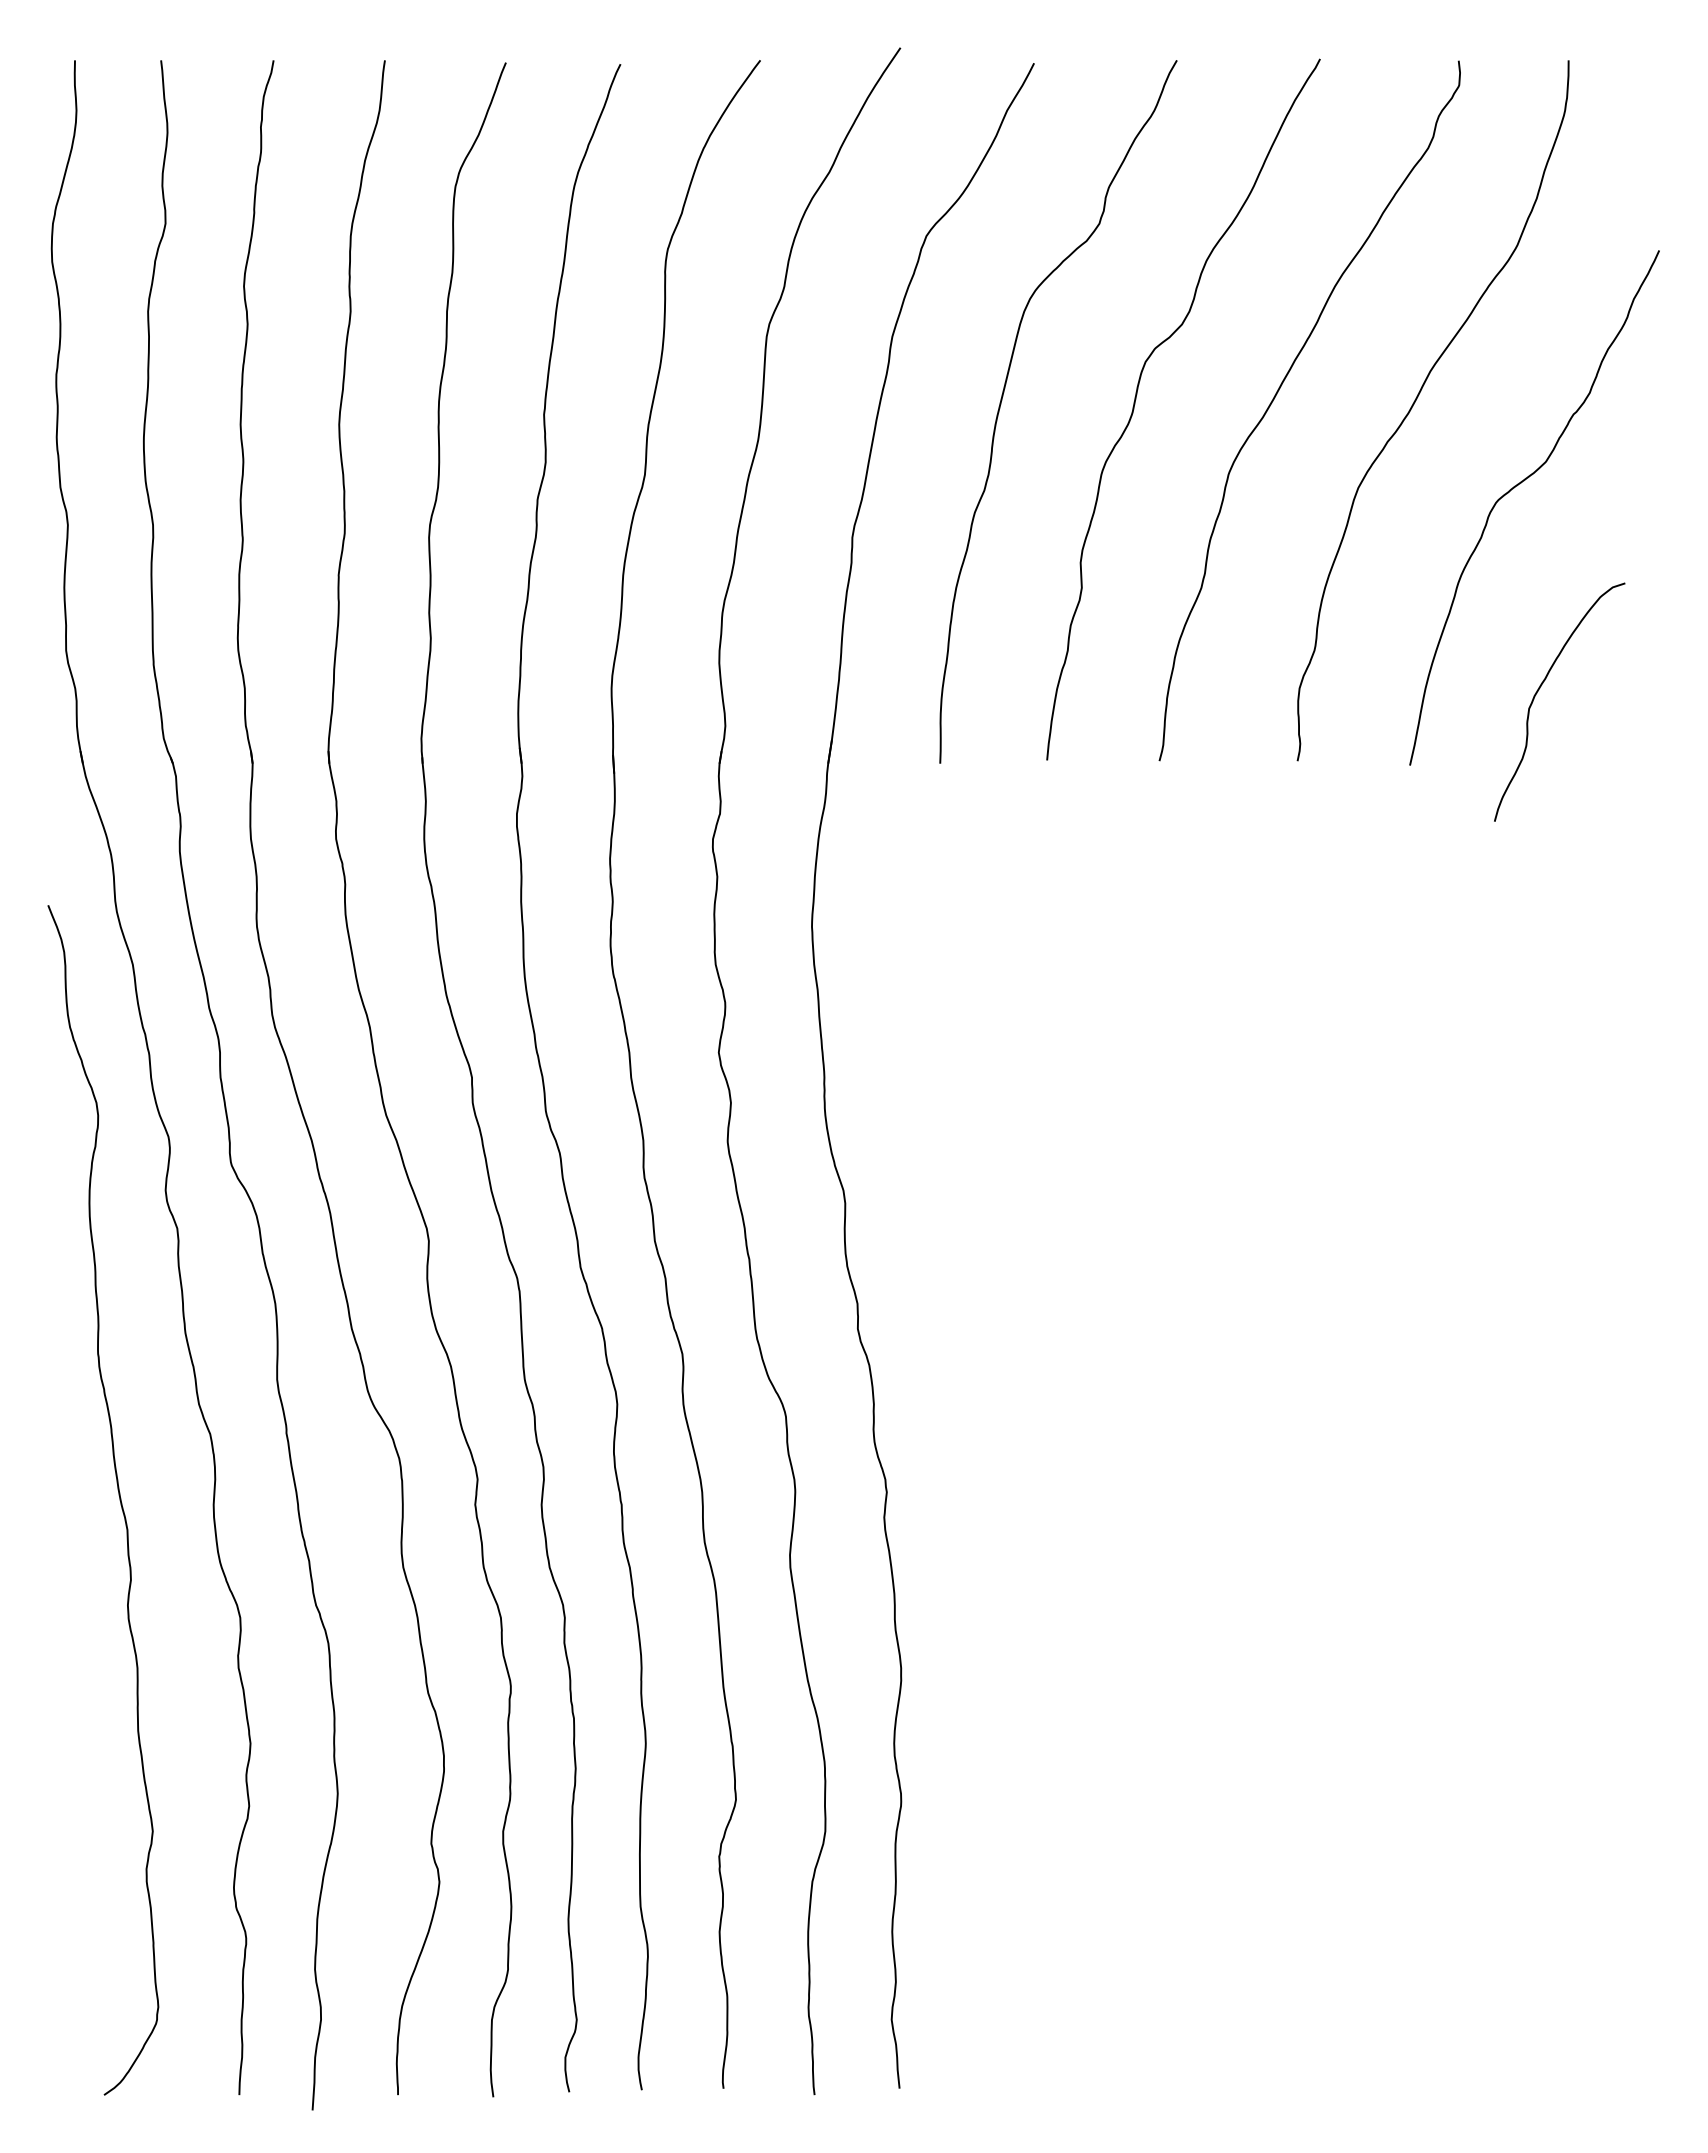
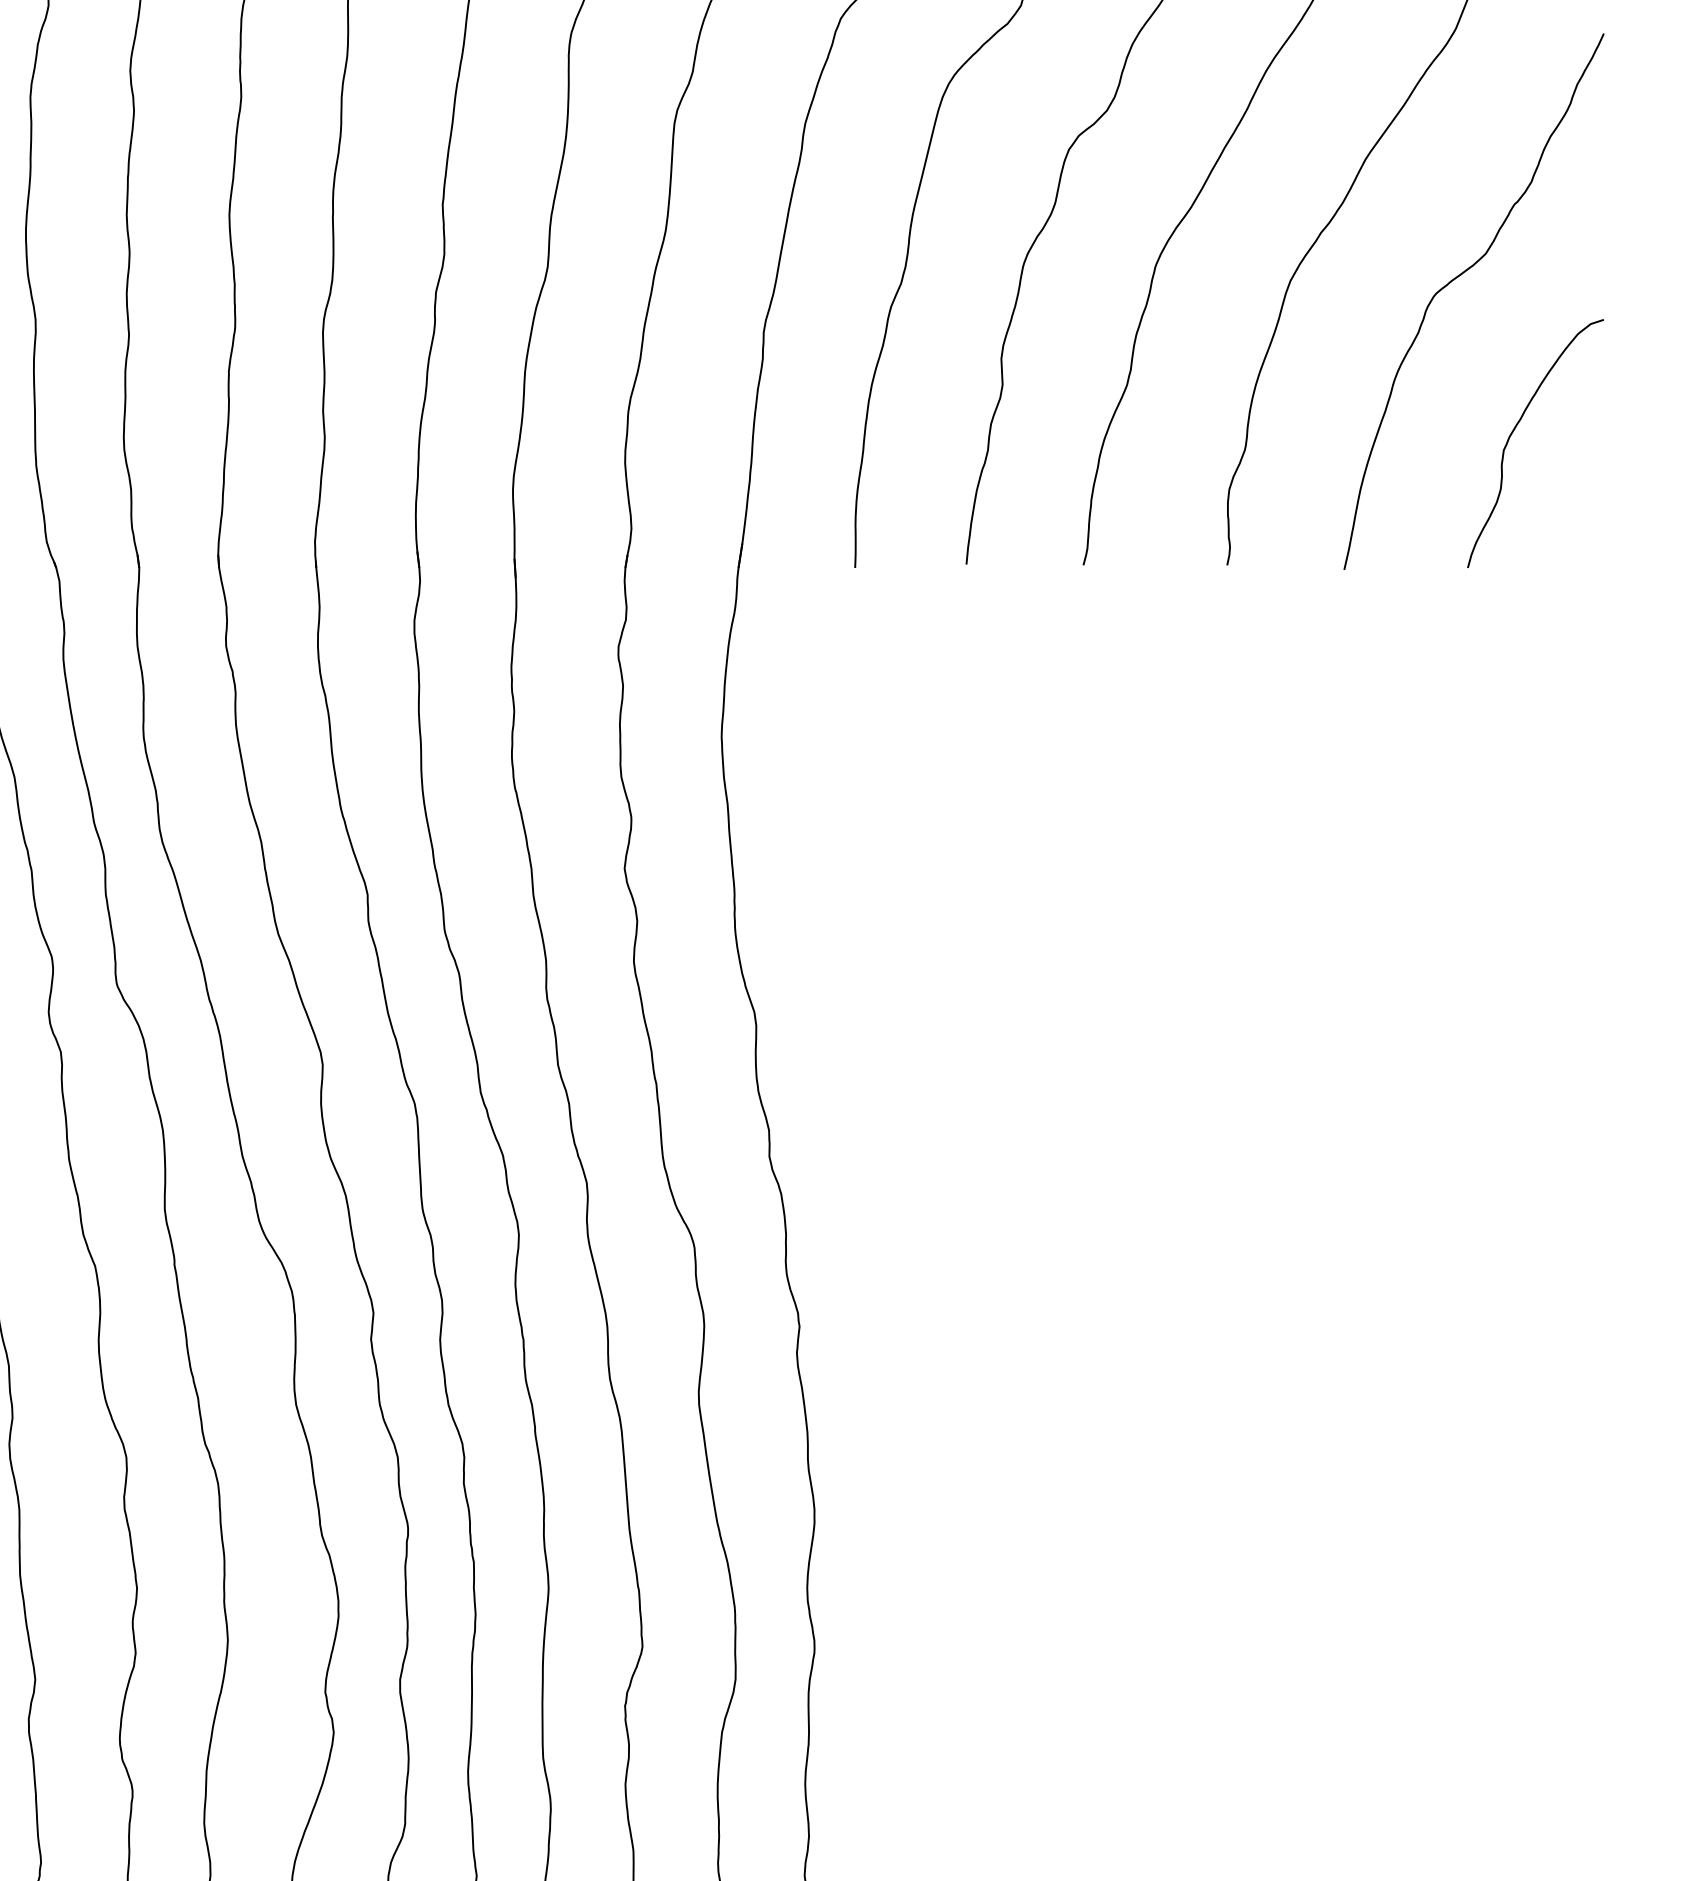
curve: (1540, 688) -> (1515, 429), moved

